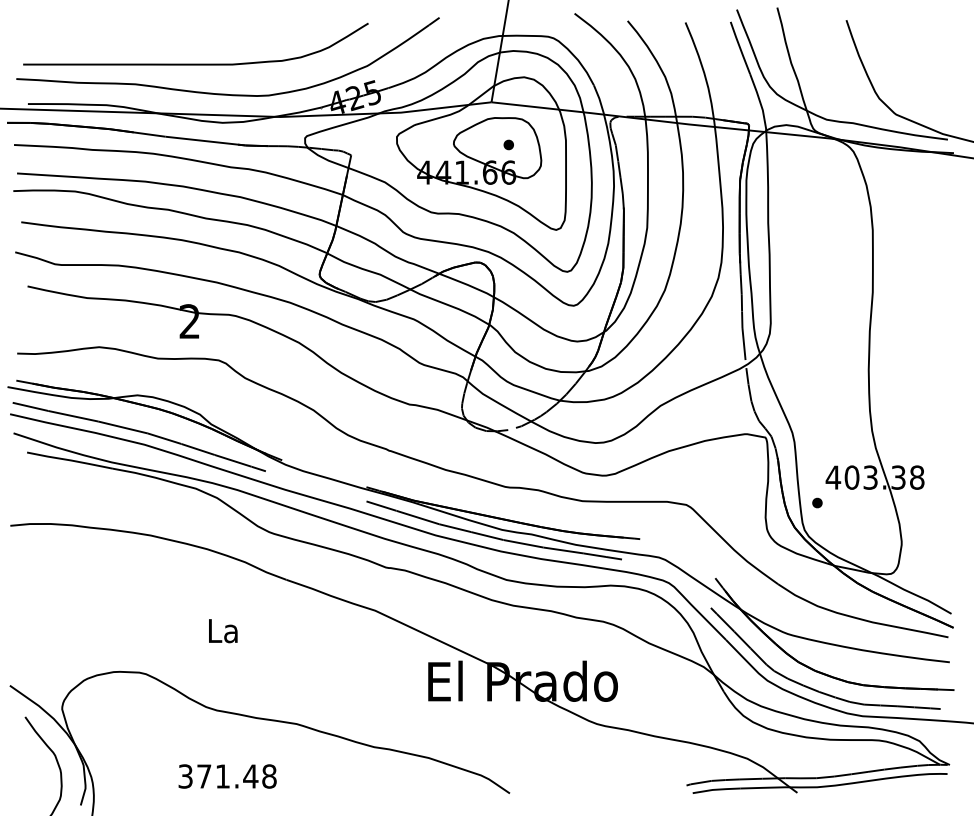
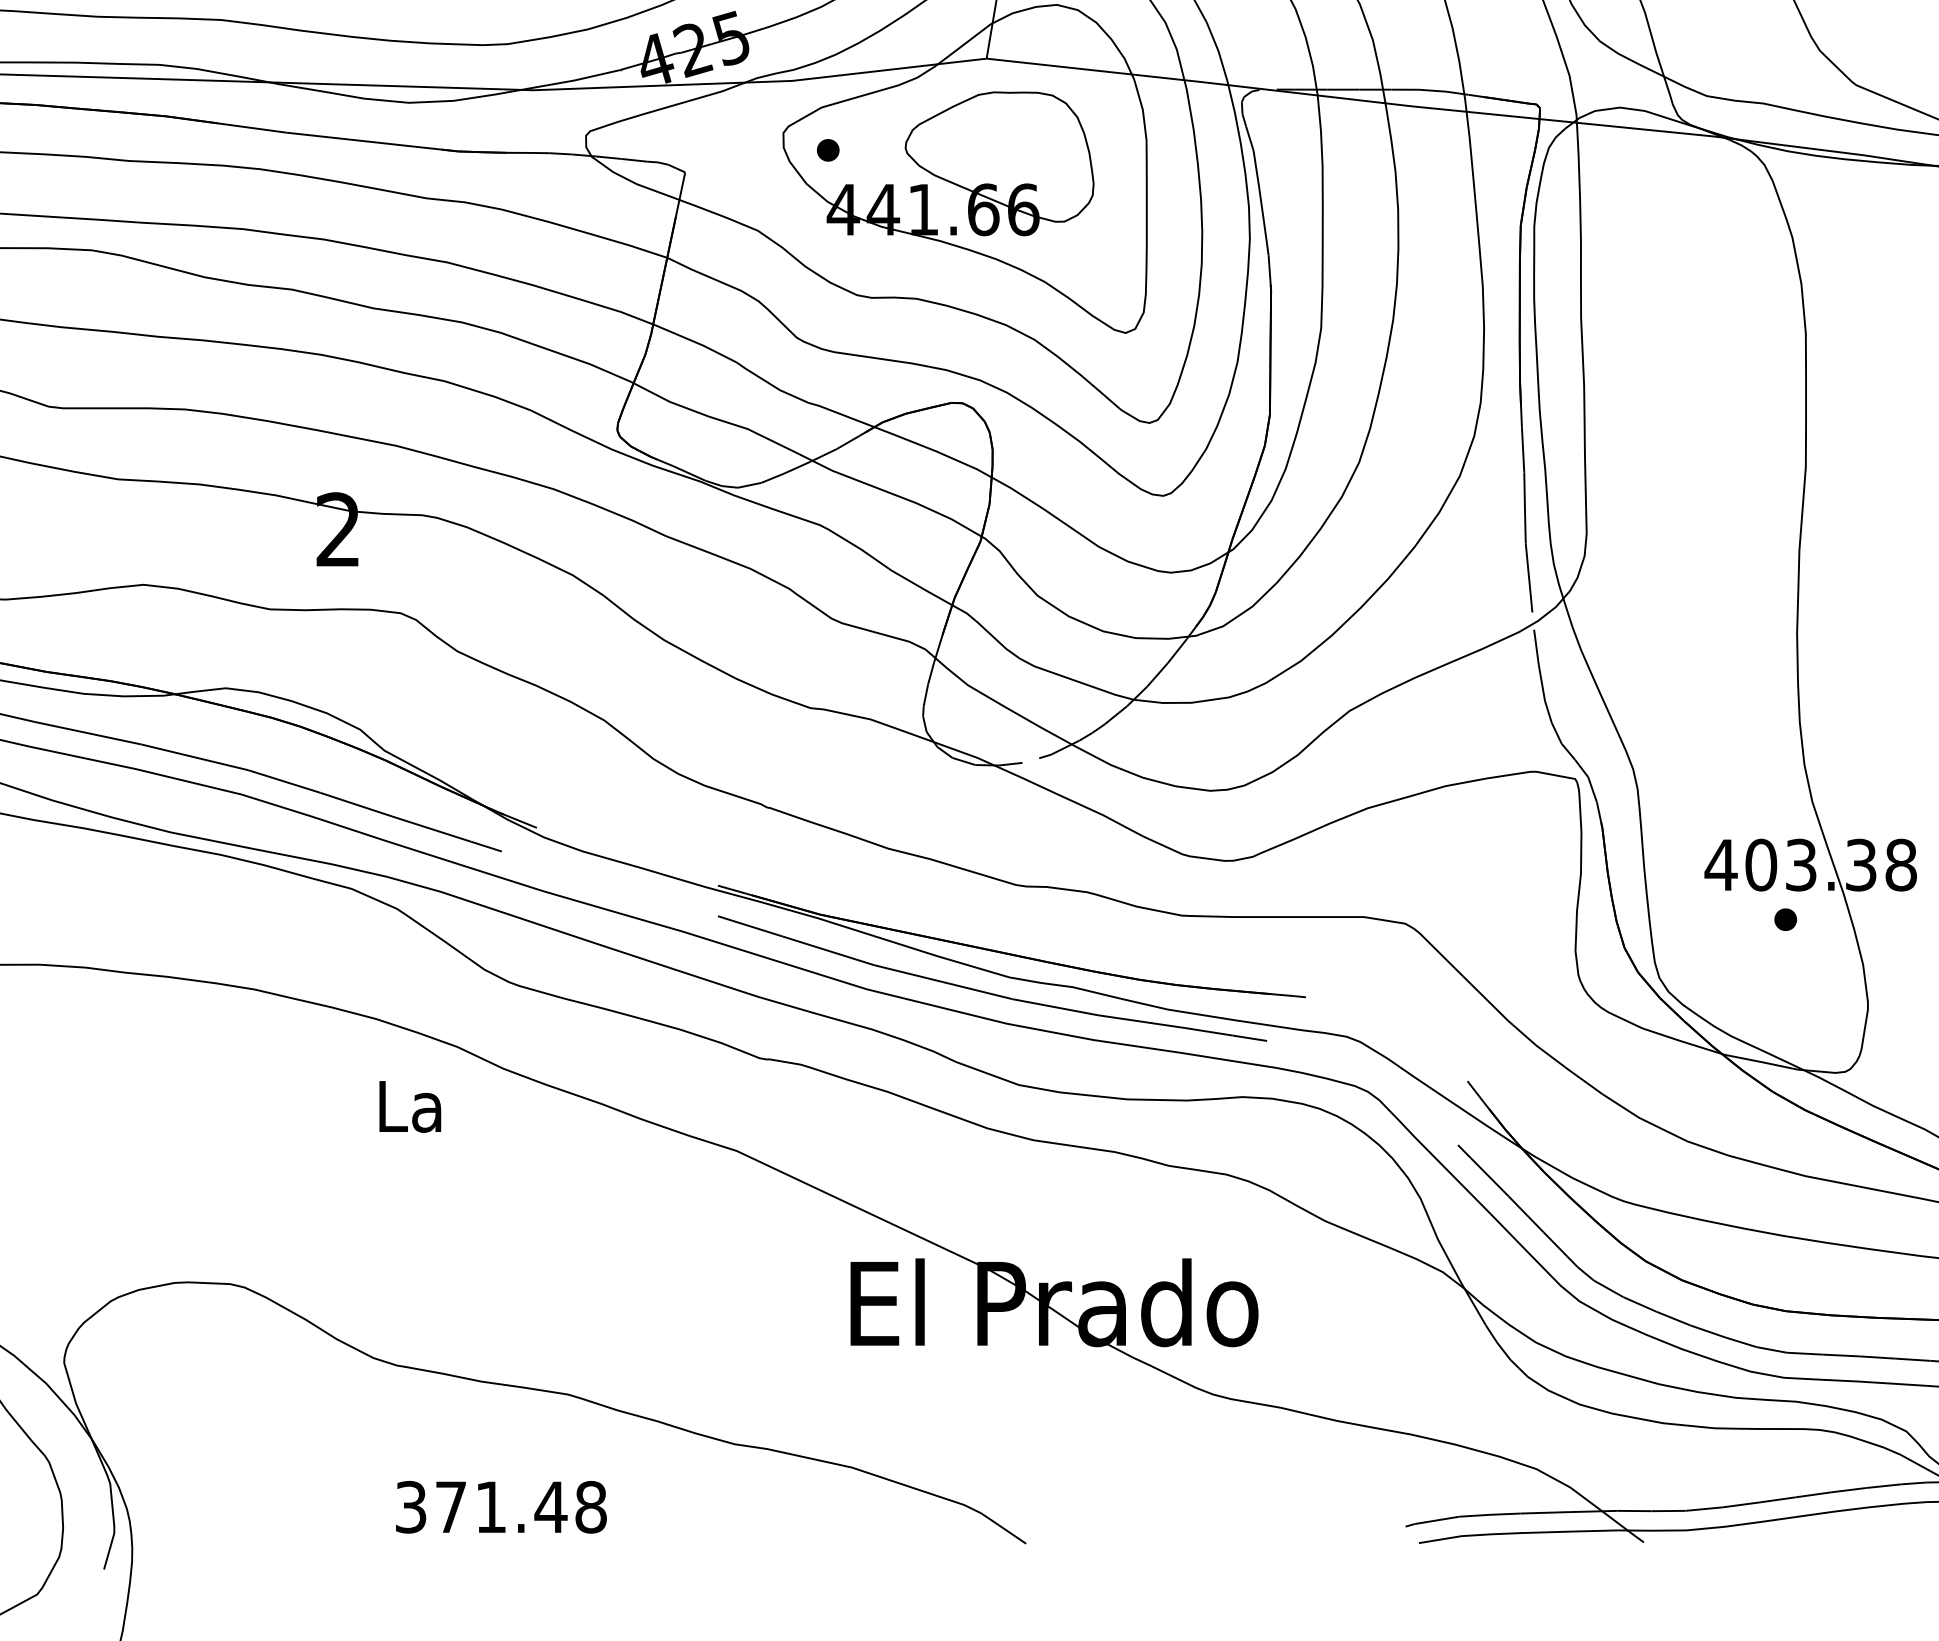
part: (508, 144) -> (827, 149), moved
part: (817, 502) -> (1785, 918), moved
text: (223, 631) -> (410, 1107), moved
text: (227, 776) -> (500, 1507), moved

